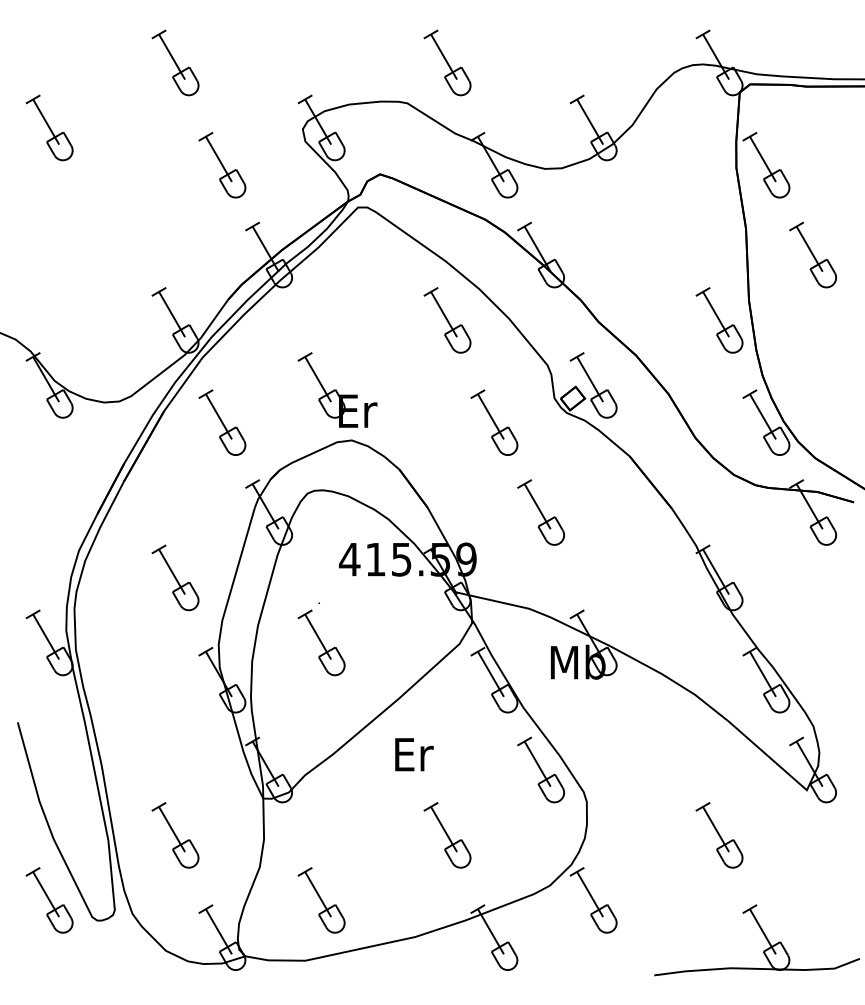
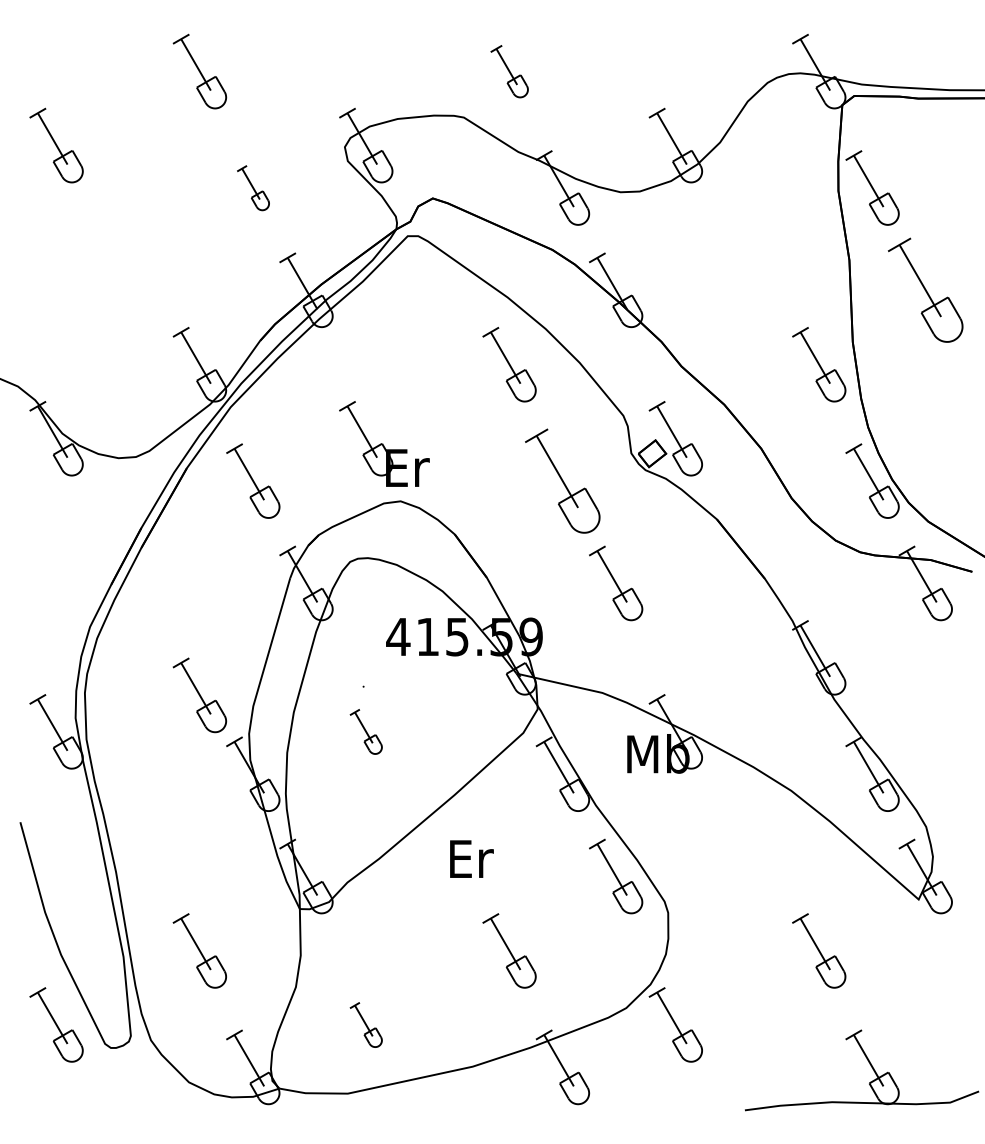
part: (447, 62) -> (509, 71), size x0.7
part: (222, 165) -> (253, 188), size x0.6
part: (812, 254) -> (925, 289), size x1.4
part: (494, 422) -> (563, 480), size x1.4
part: (175, 577) -> (199, 694), moved
part: (321, 642) -> (366, 731), size x0.6
part: (321, 900) -> (366, 1025), size x0.6

